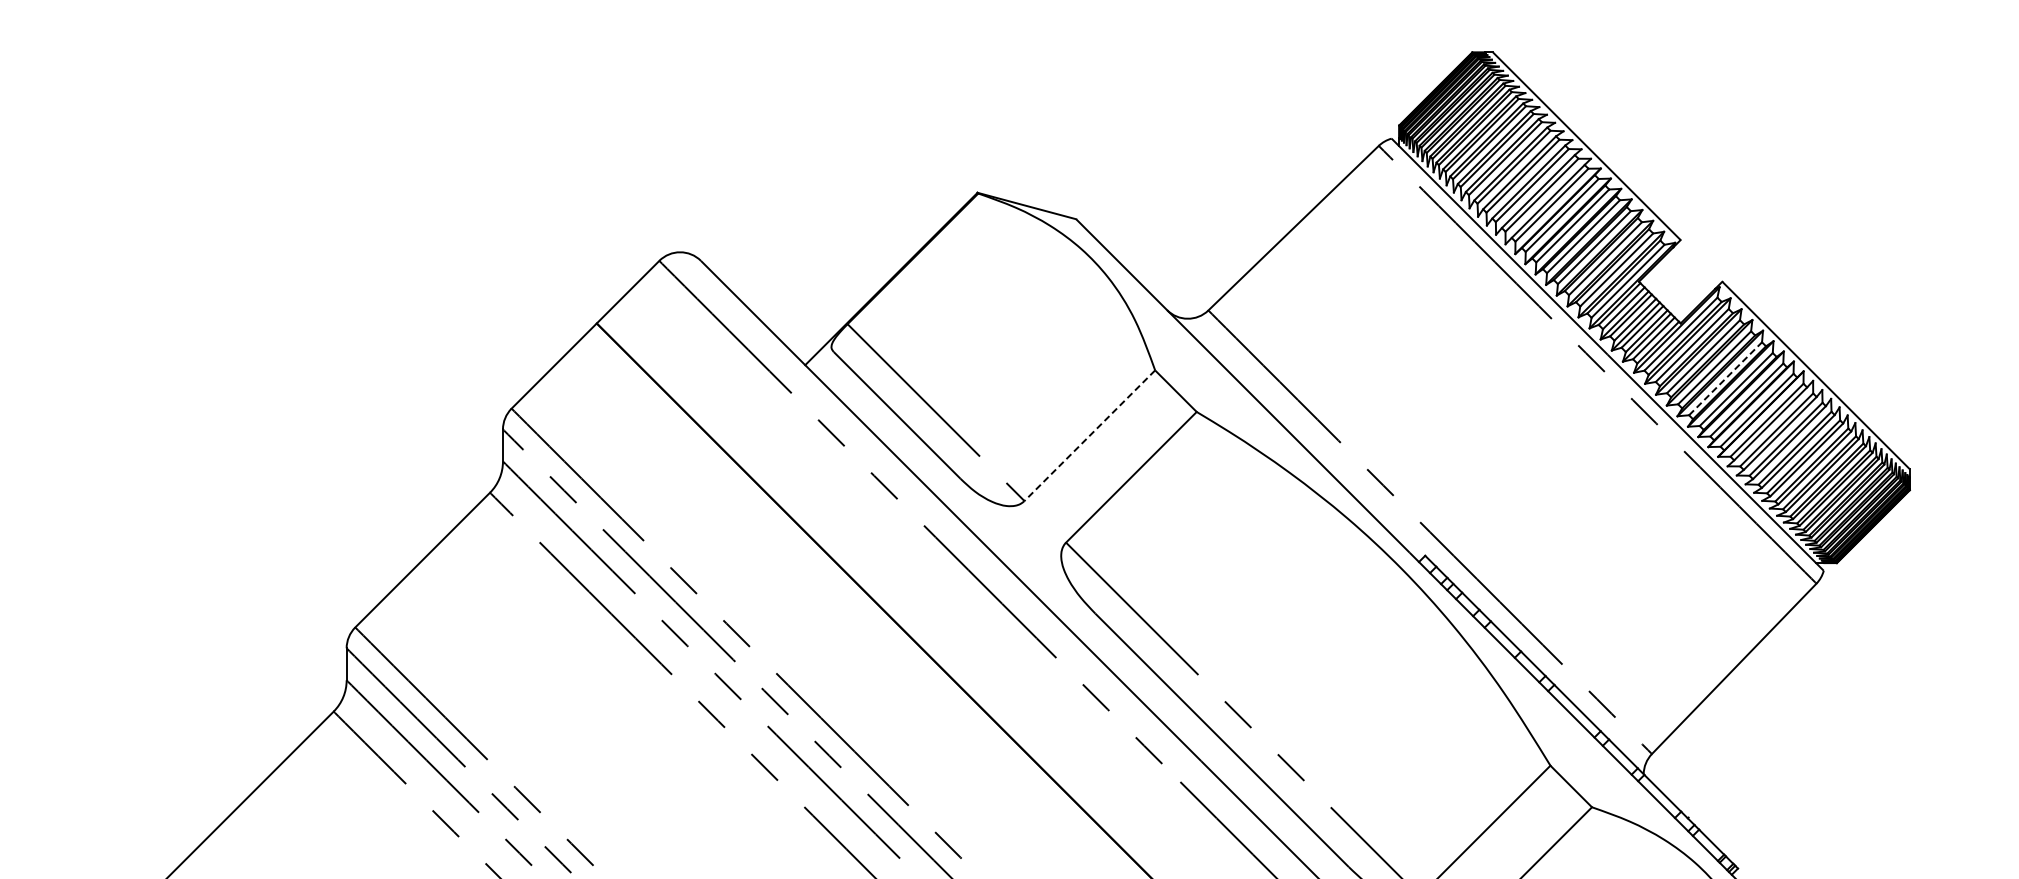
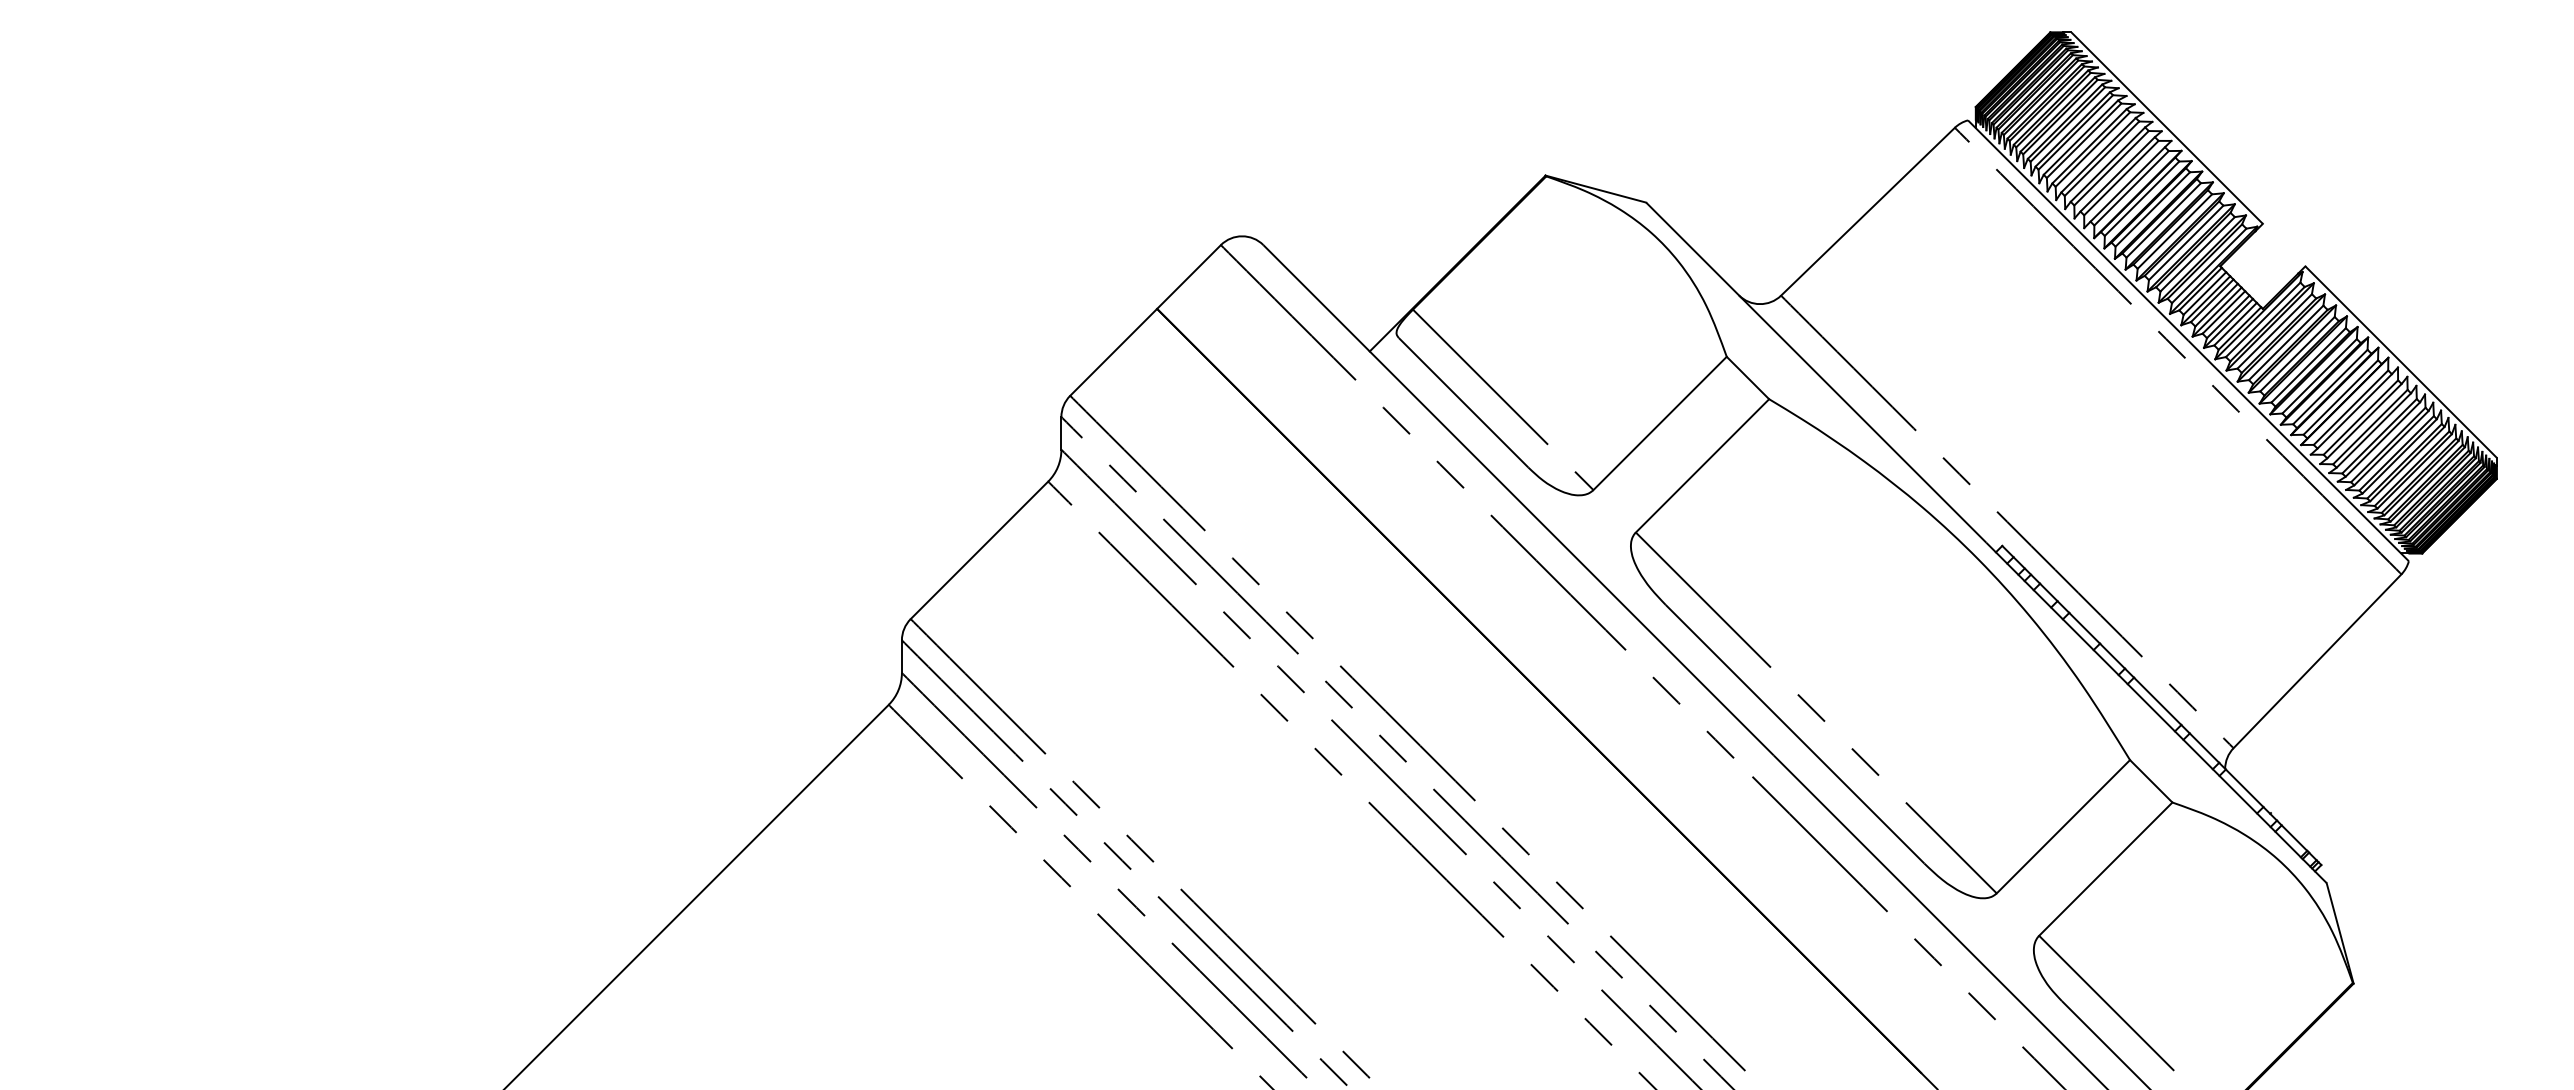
line: (1725, 378) -> (2308, 365), dashed -> solid
line: (1089, 435) -> (1659, 423), dashed -> solid

